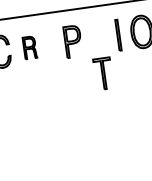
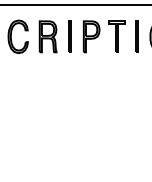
line: (51, 44) -> (69, 36), added
part: (29, 47) -> (47, 36), size x1.43
part: (102, 73) -> (116, 36), moved

